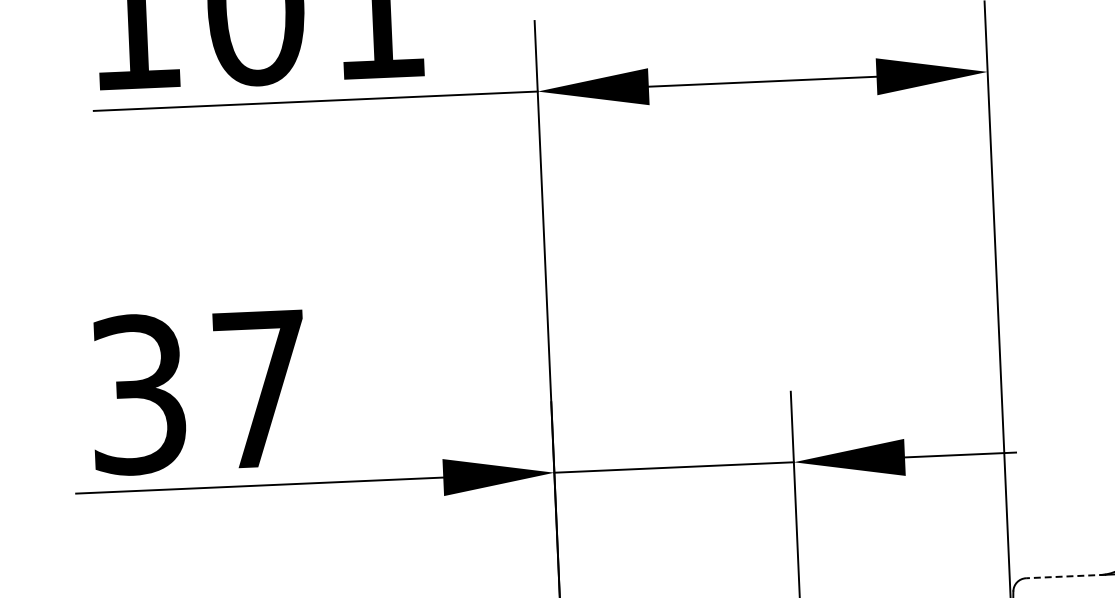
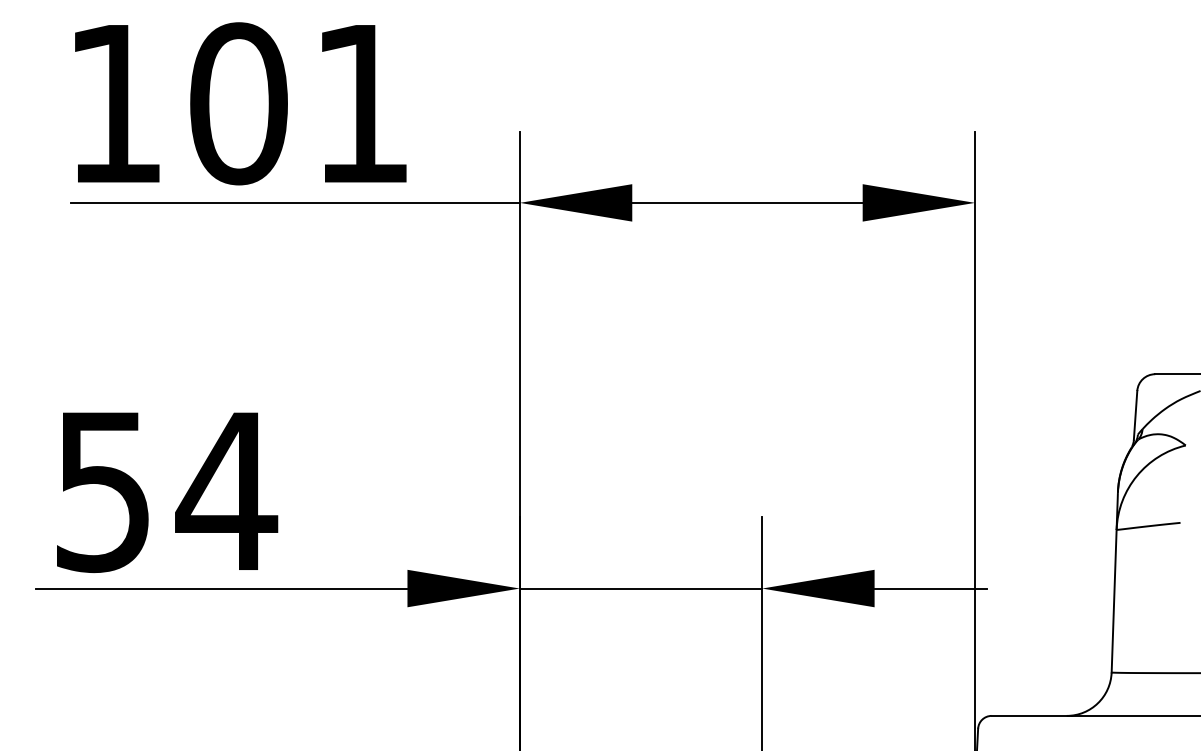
text: (201, 391) -> (167, 490), 37 -> 54
line: (1065, 576) -> (1031, 715), dashed -> solid

